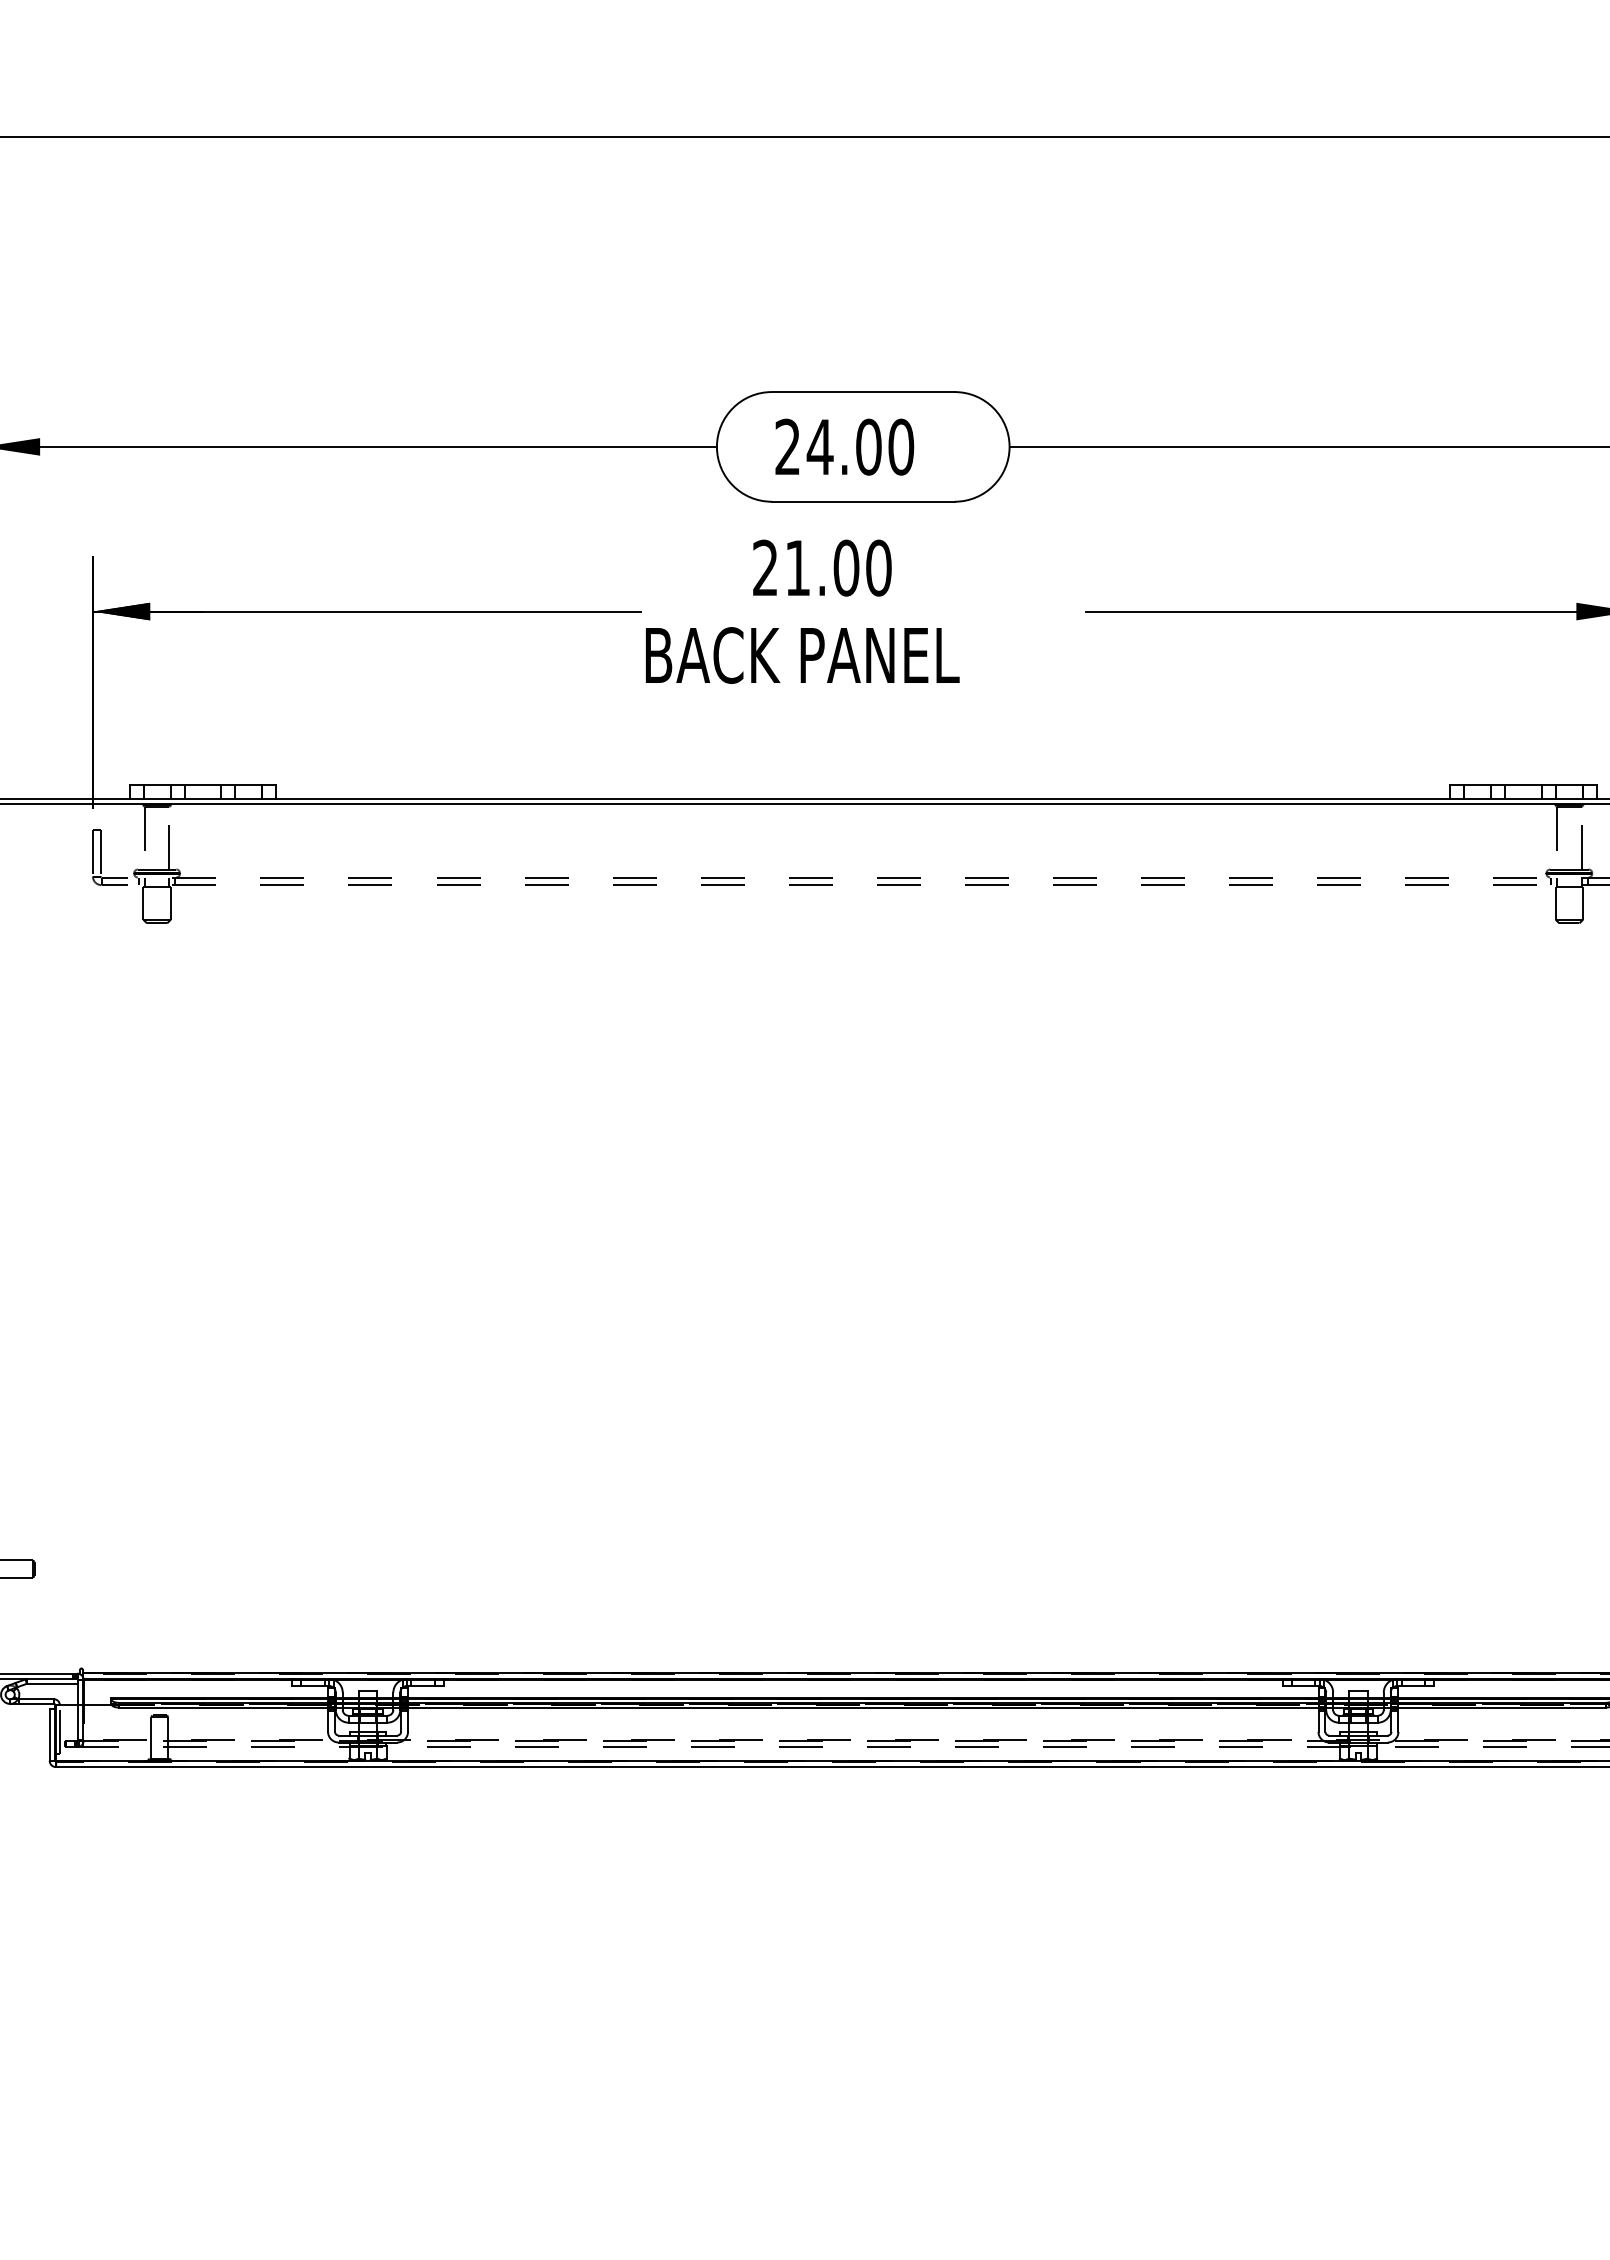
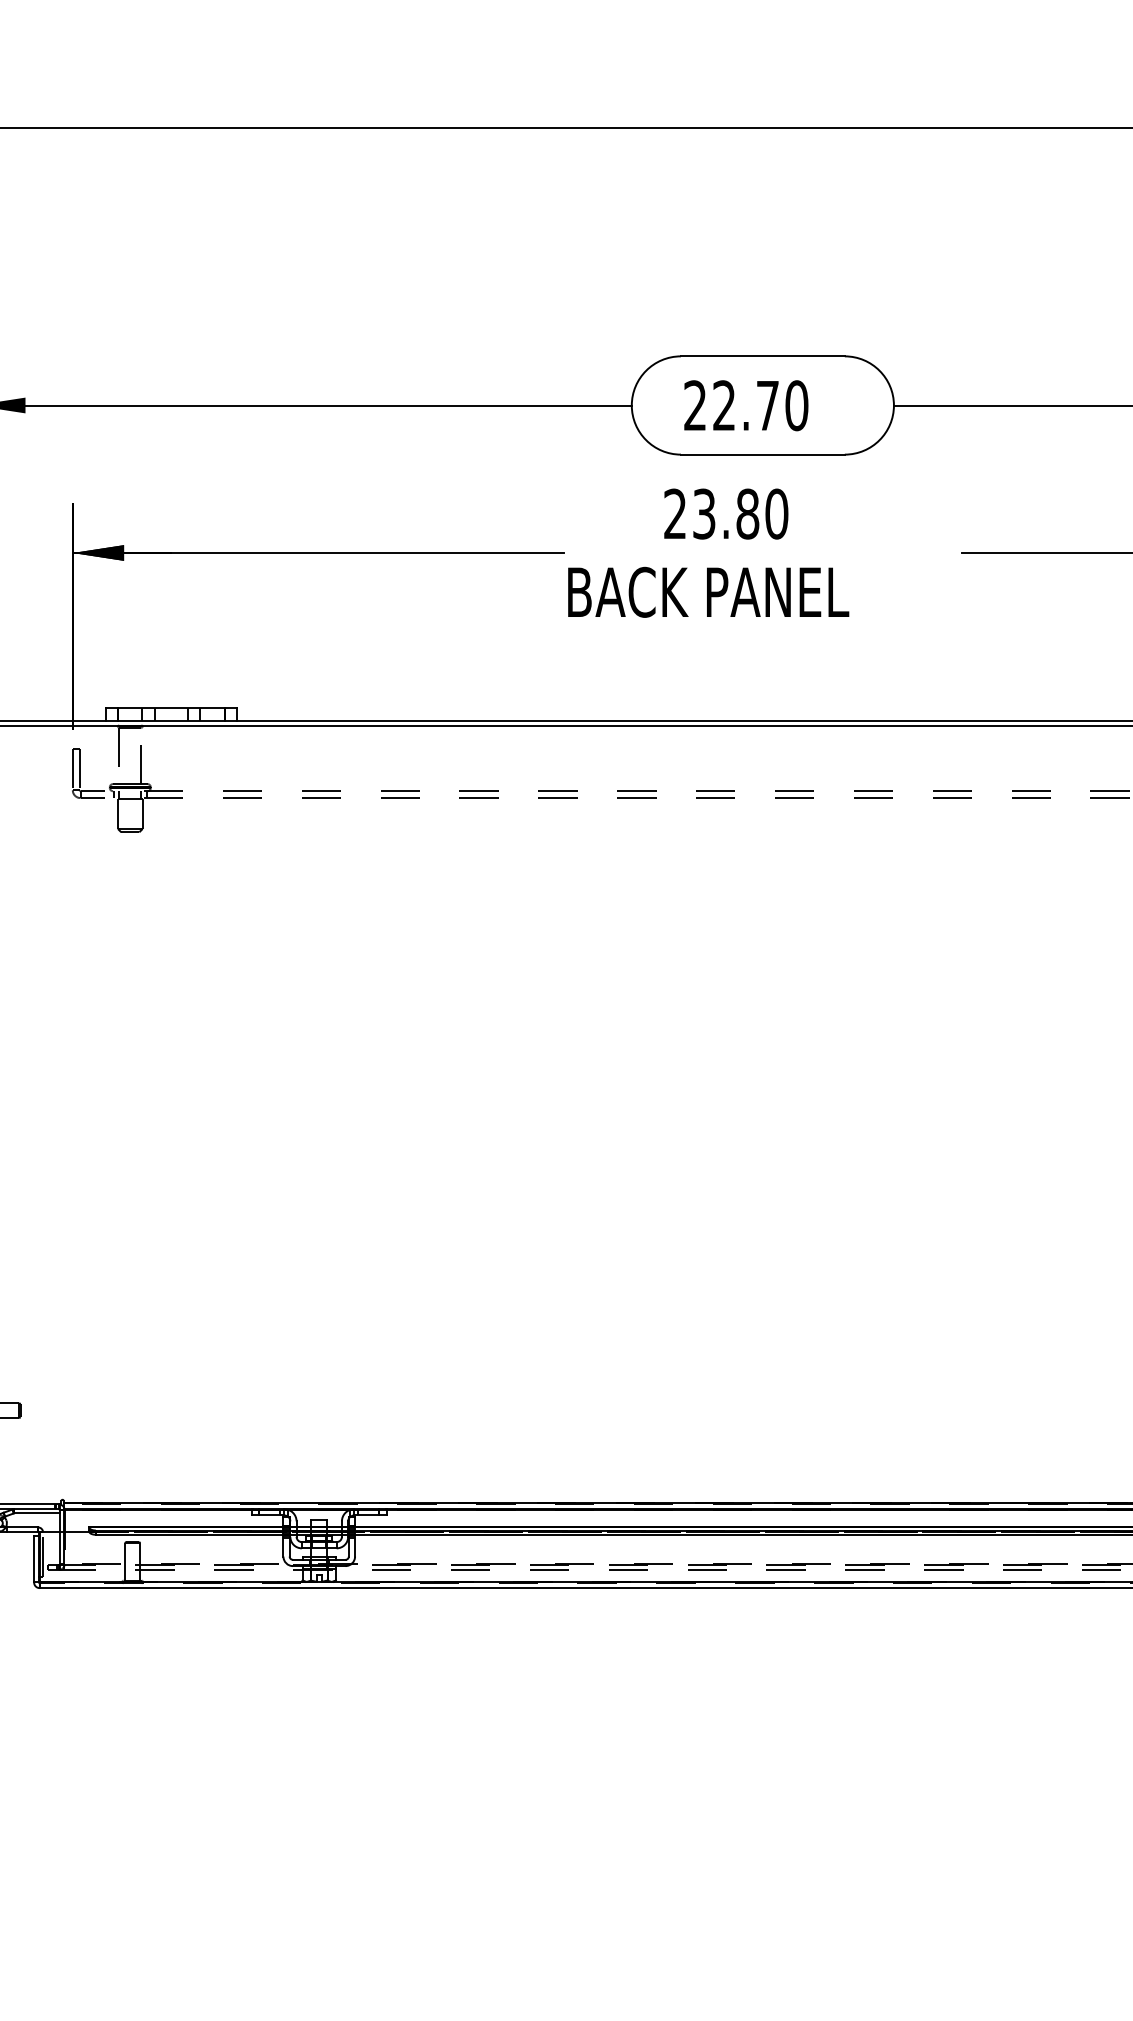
text: (843, 446) -> (745, 405), 24.00 -> 22.70
text: (822, 567) -> (726, 513), 21.00 -> 23.80

